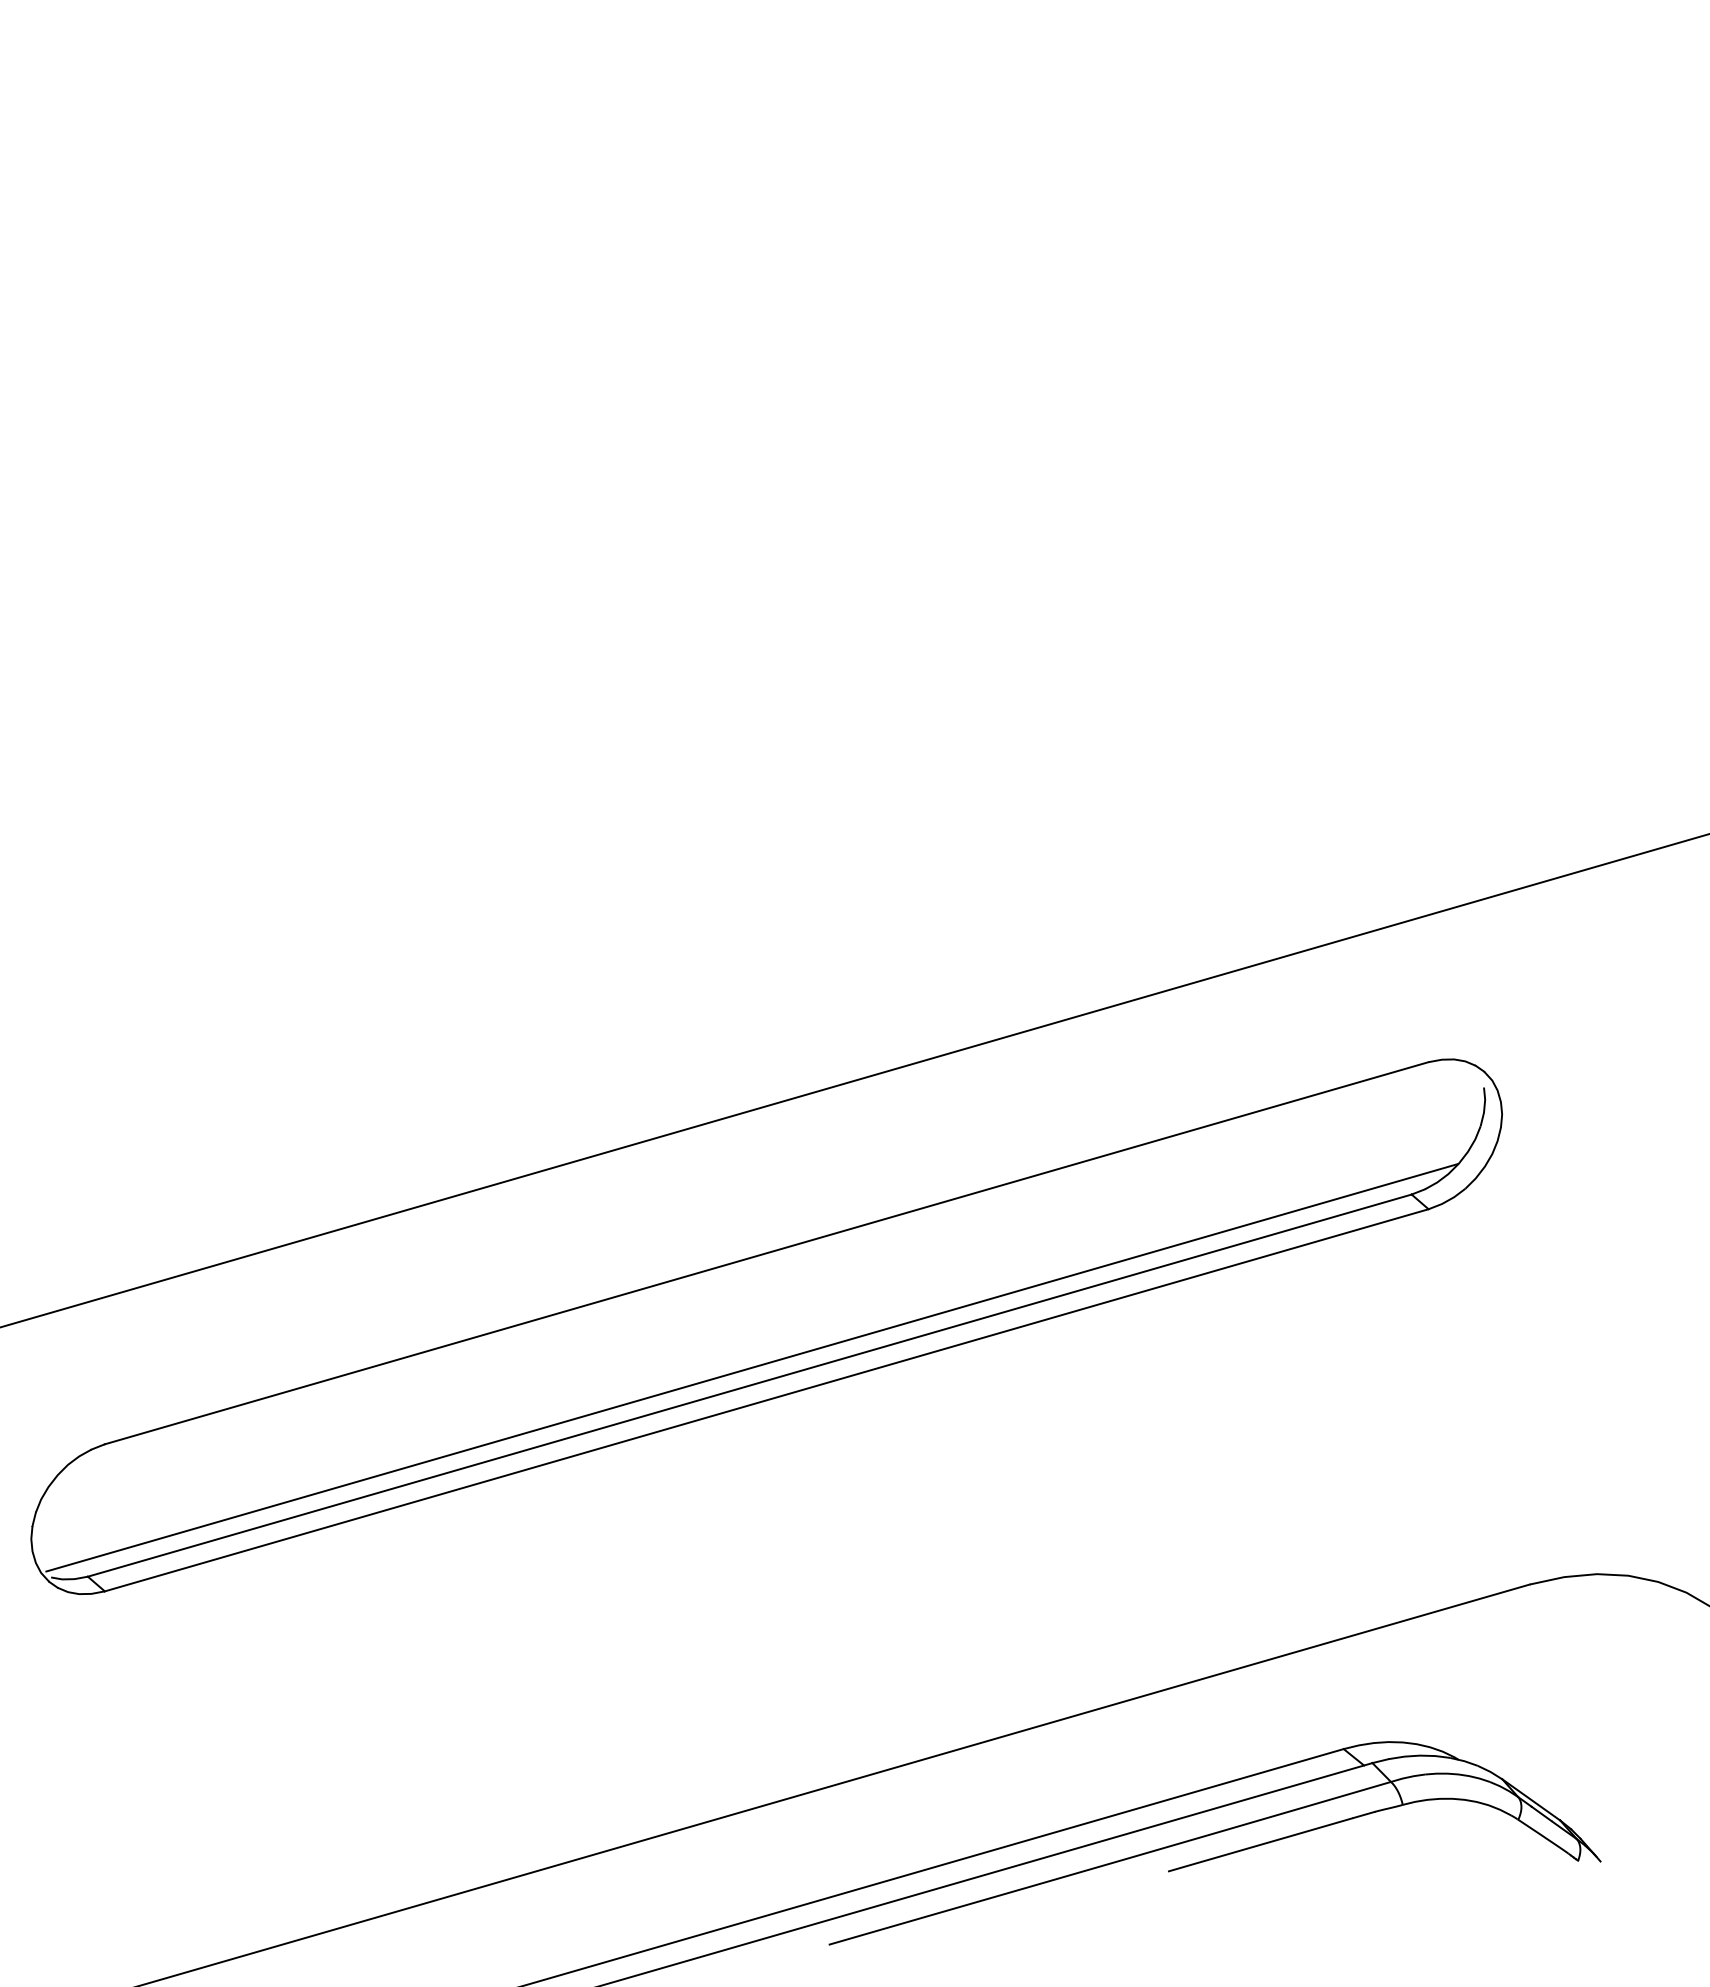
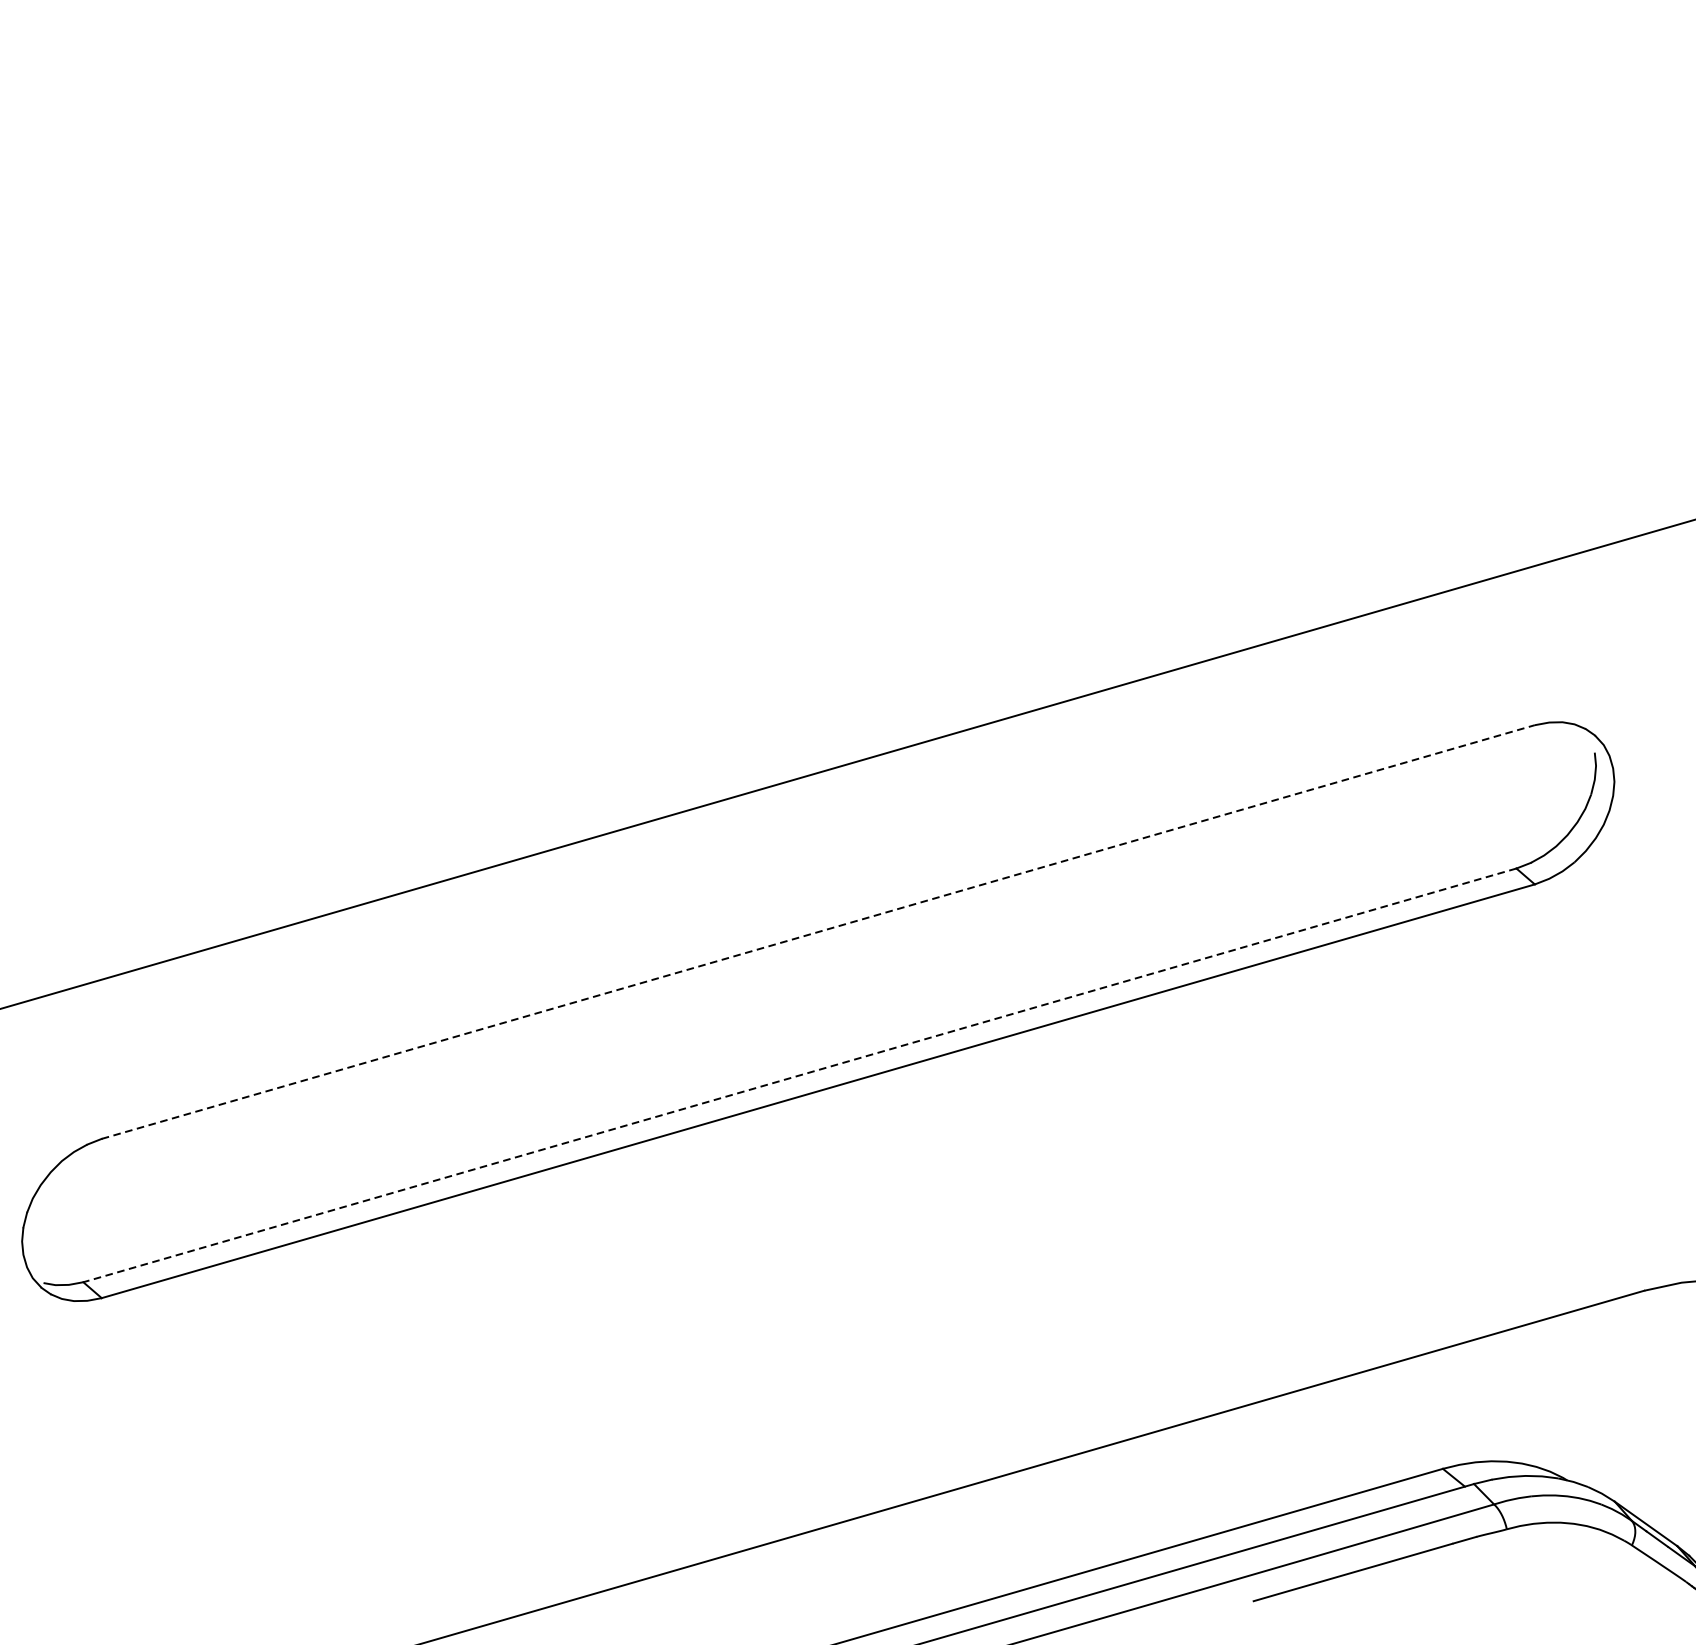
line: (766, 1253) -> (818, 932), solid -> dashed
line: (752, 1367) -> (802, 1055), removed
line: (749, 1385) -> (799, 1075), solid -> dashed

